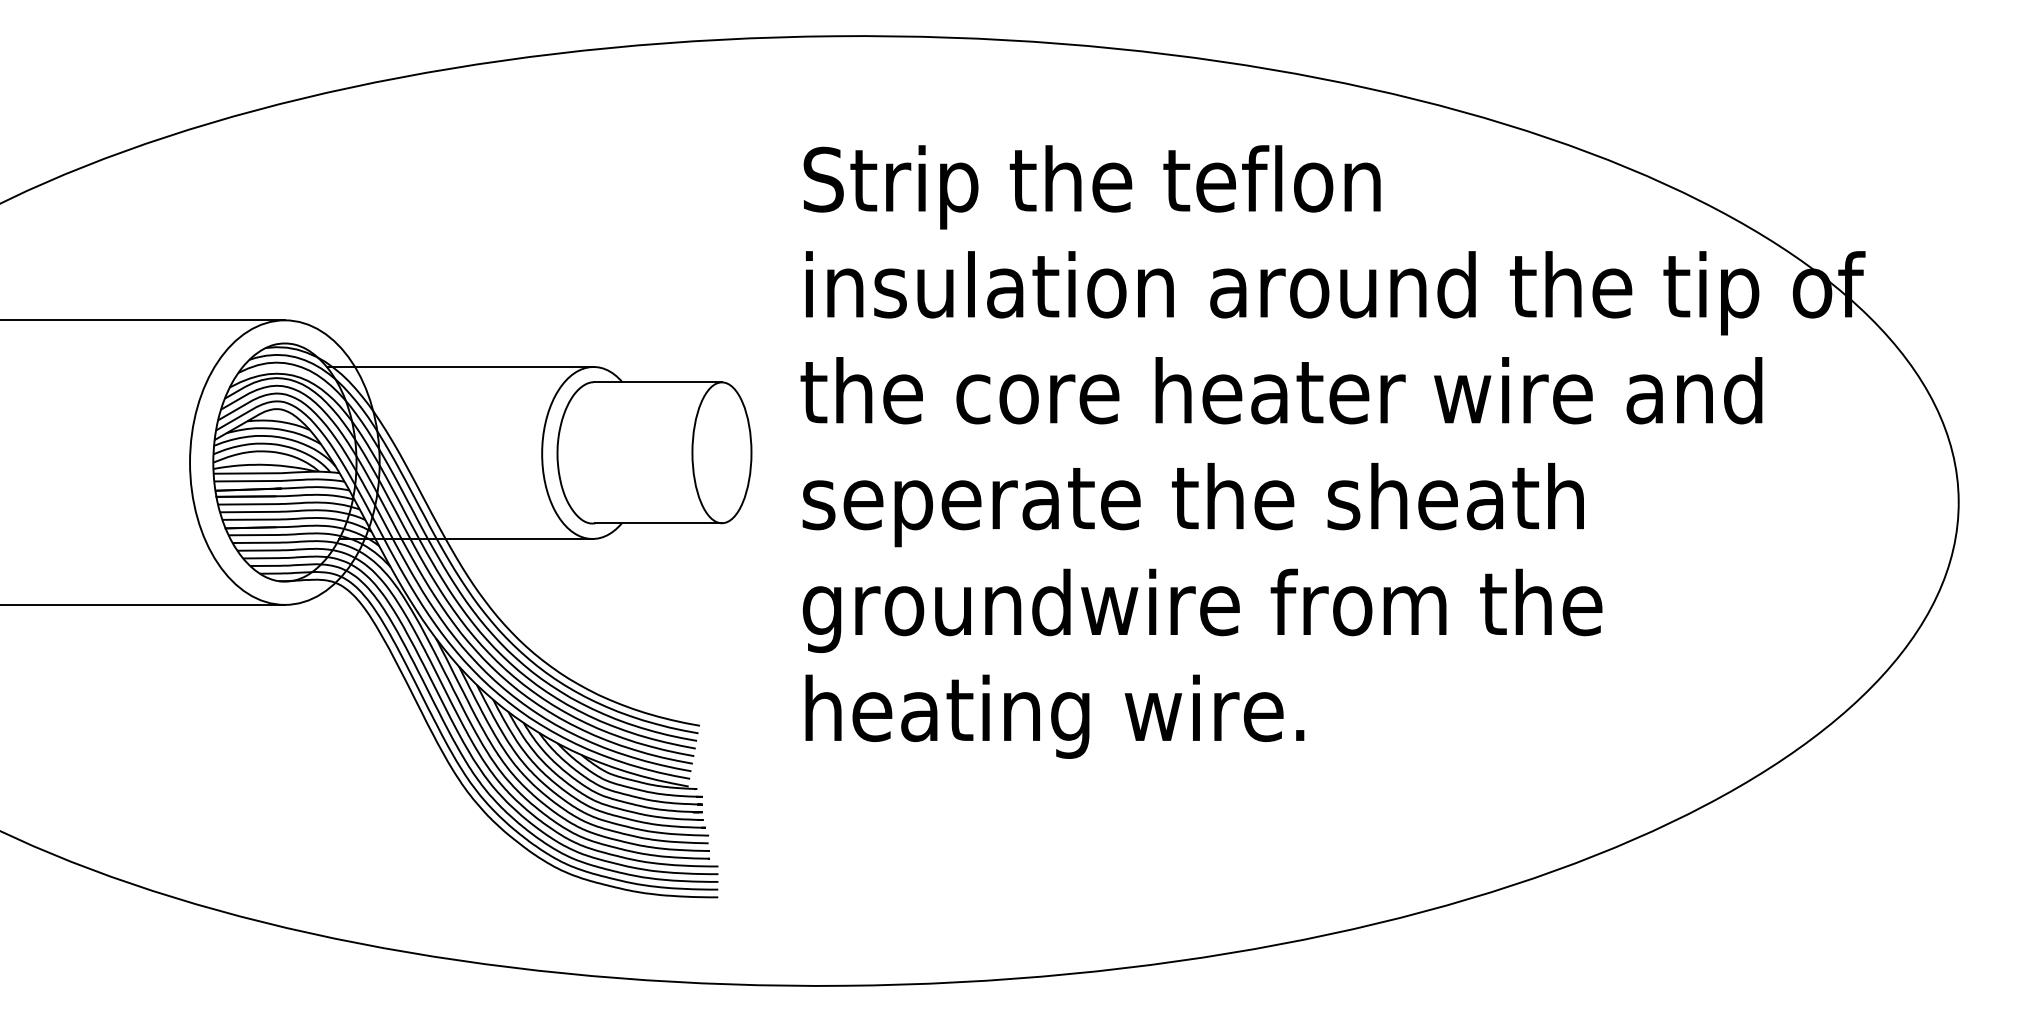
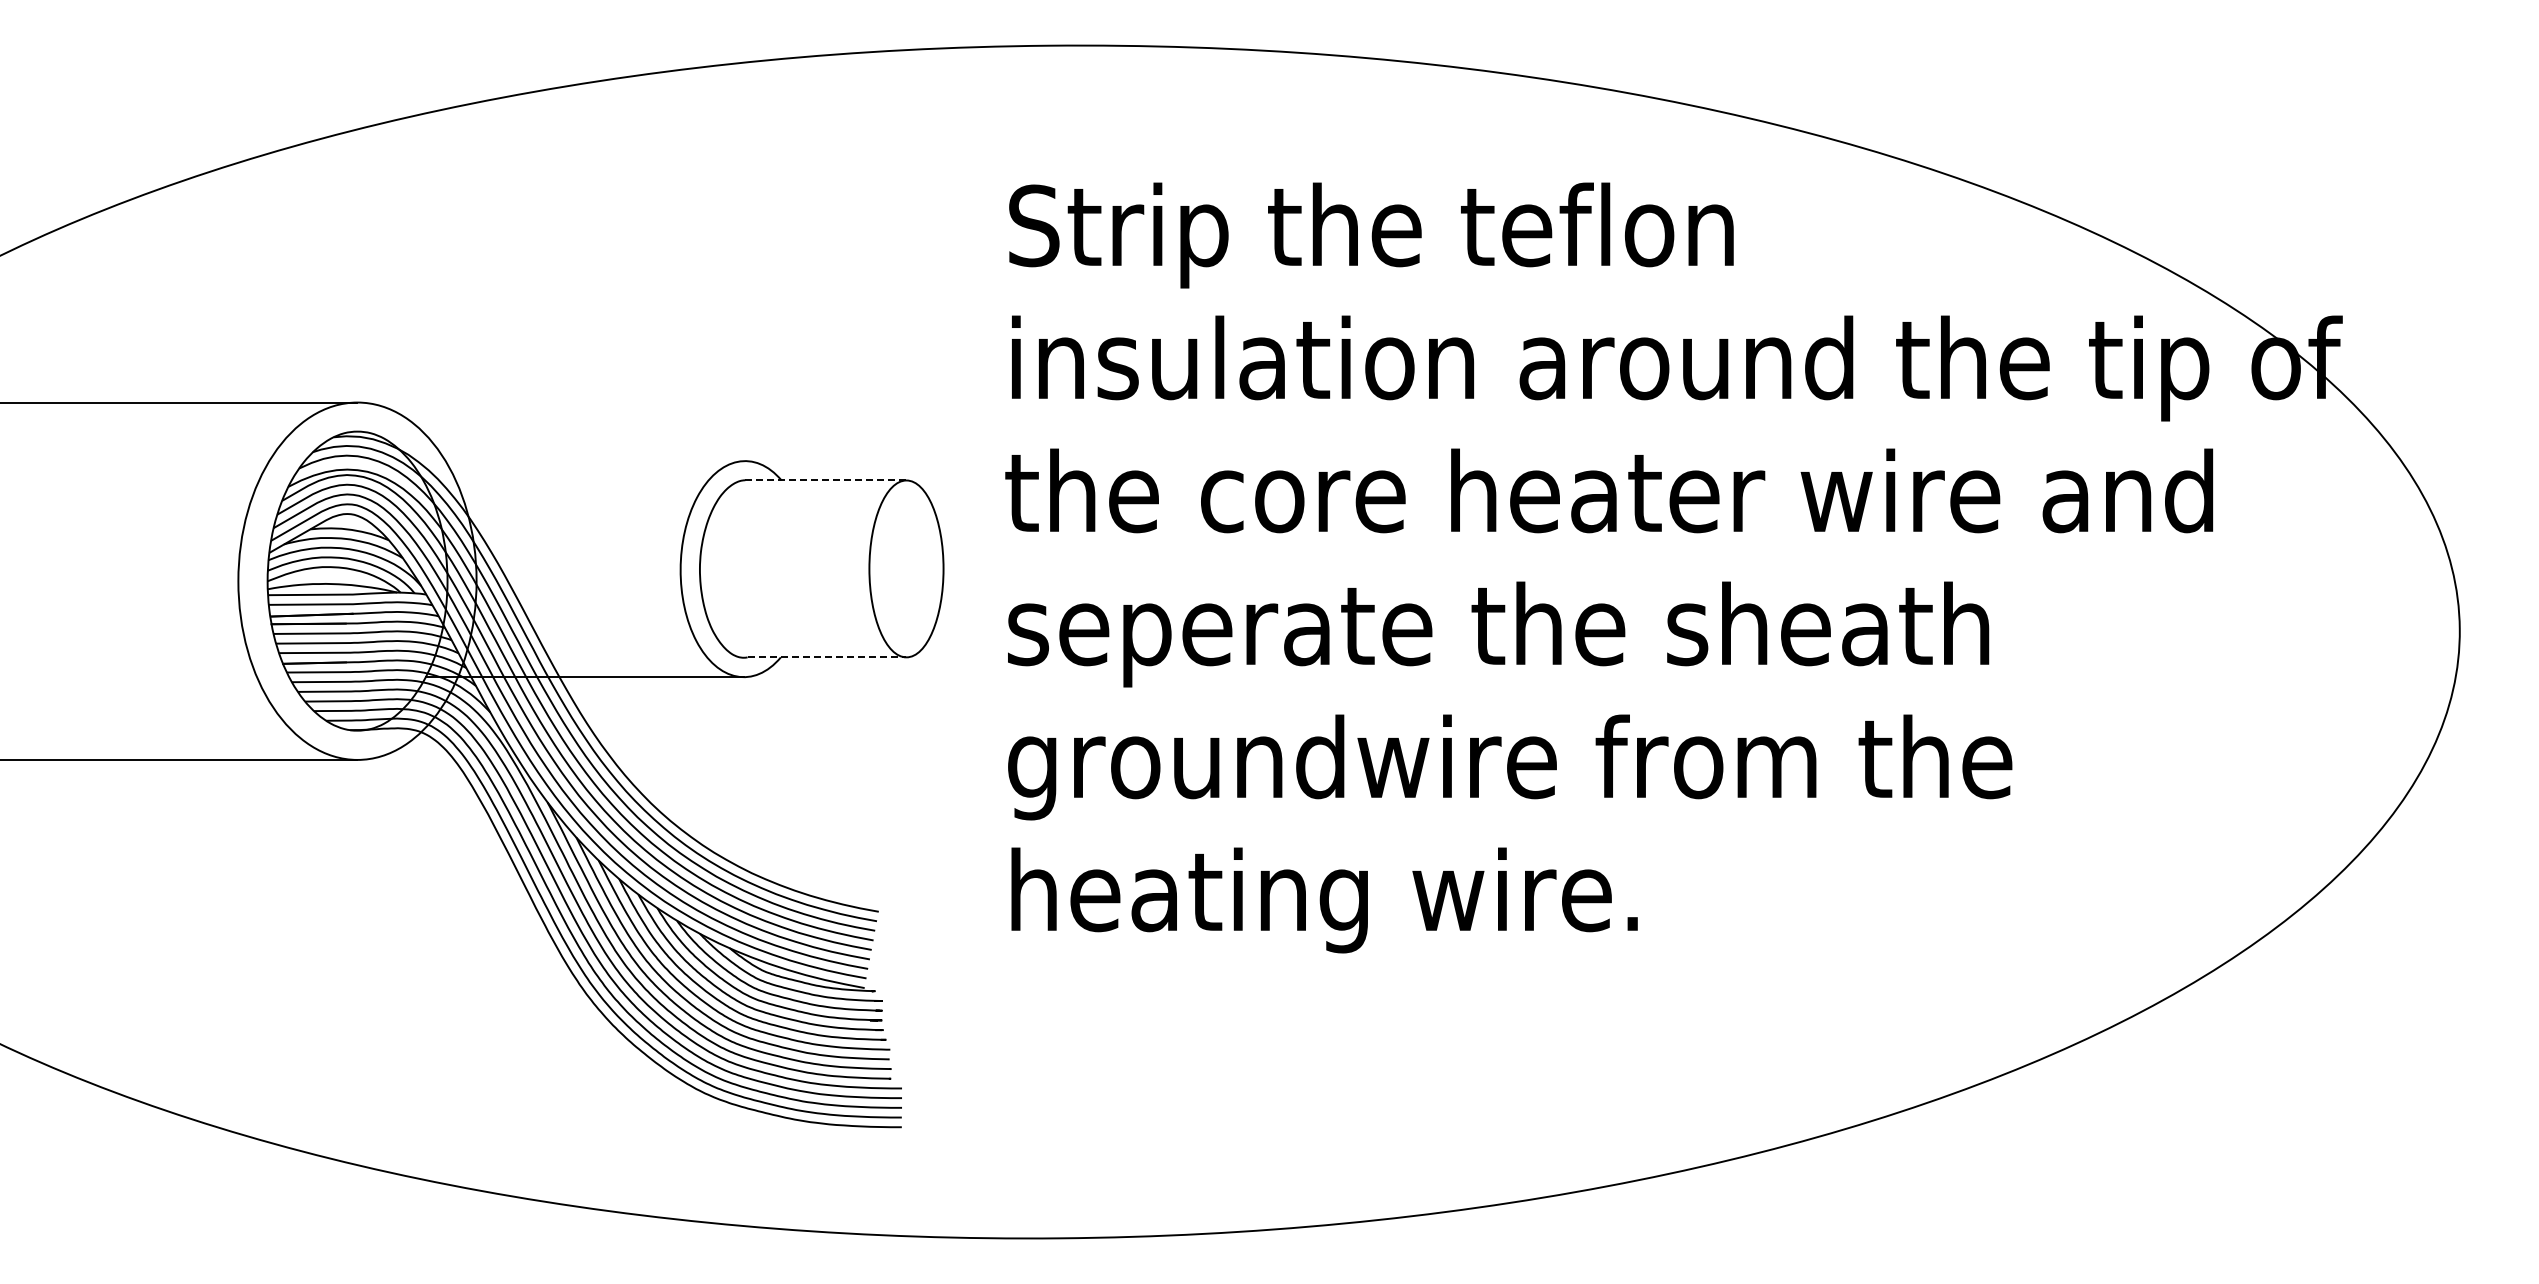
line: (460, 366) -> (577, 460), removed
line: (657, 382) -> (825, 480), solid -> dashed
line: (659, 523) -> (827, 657), solid -> dashed

